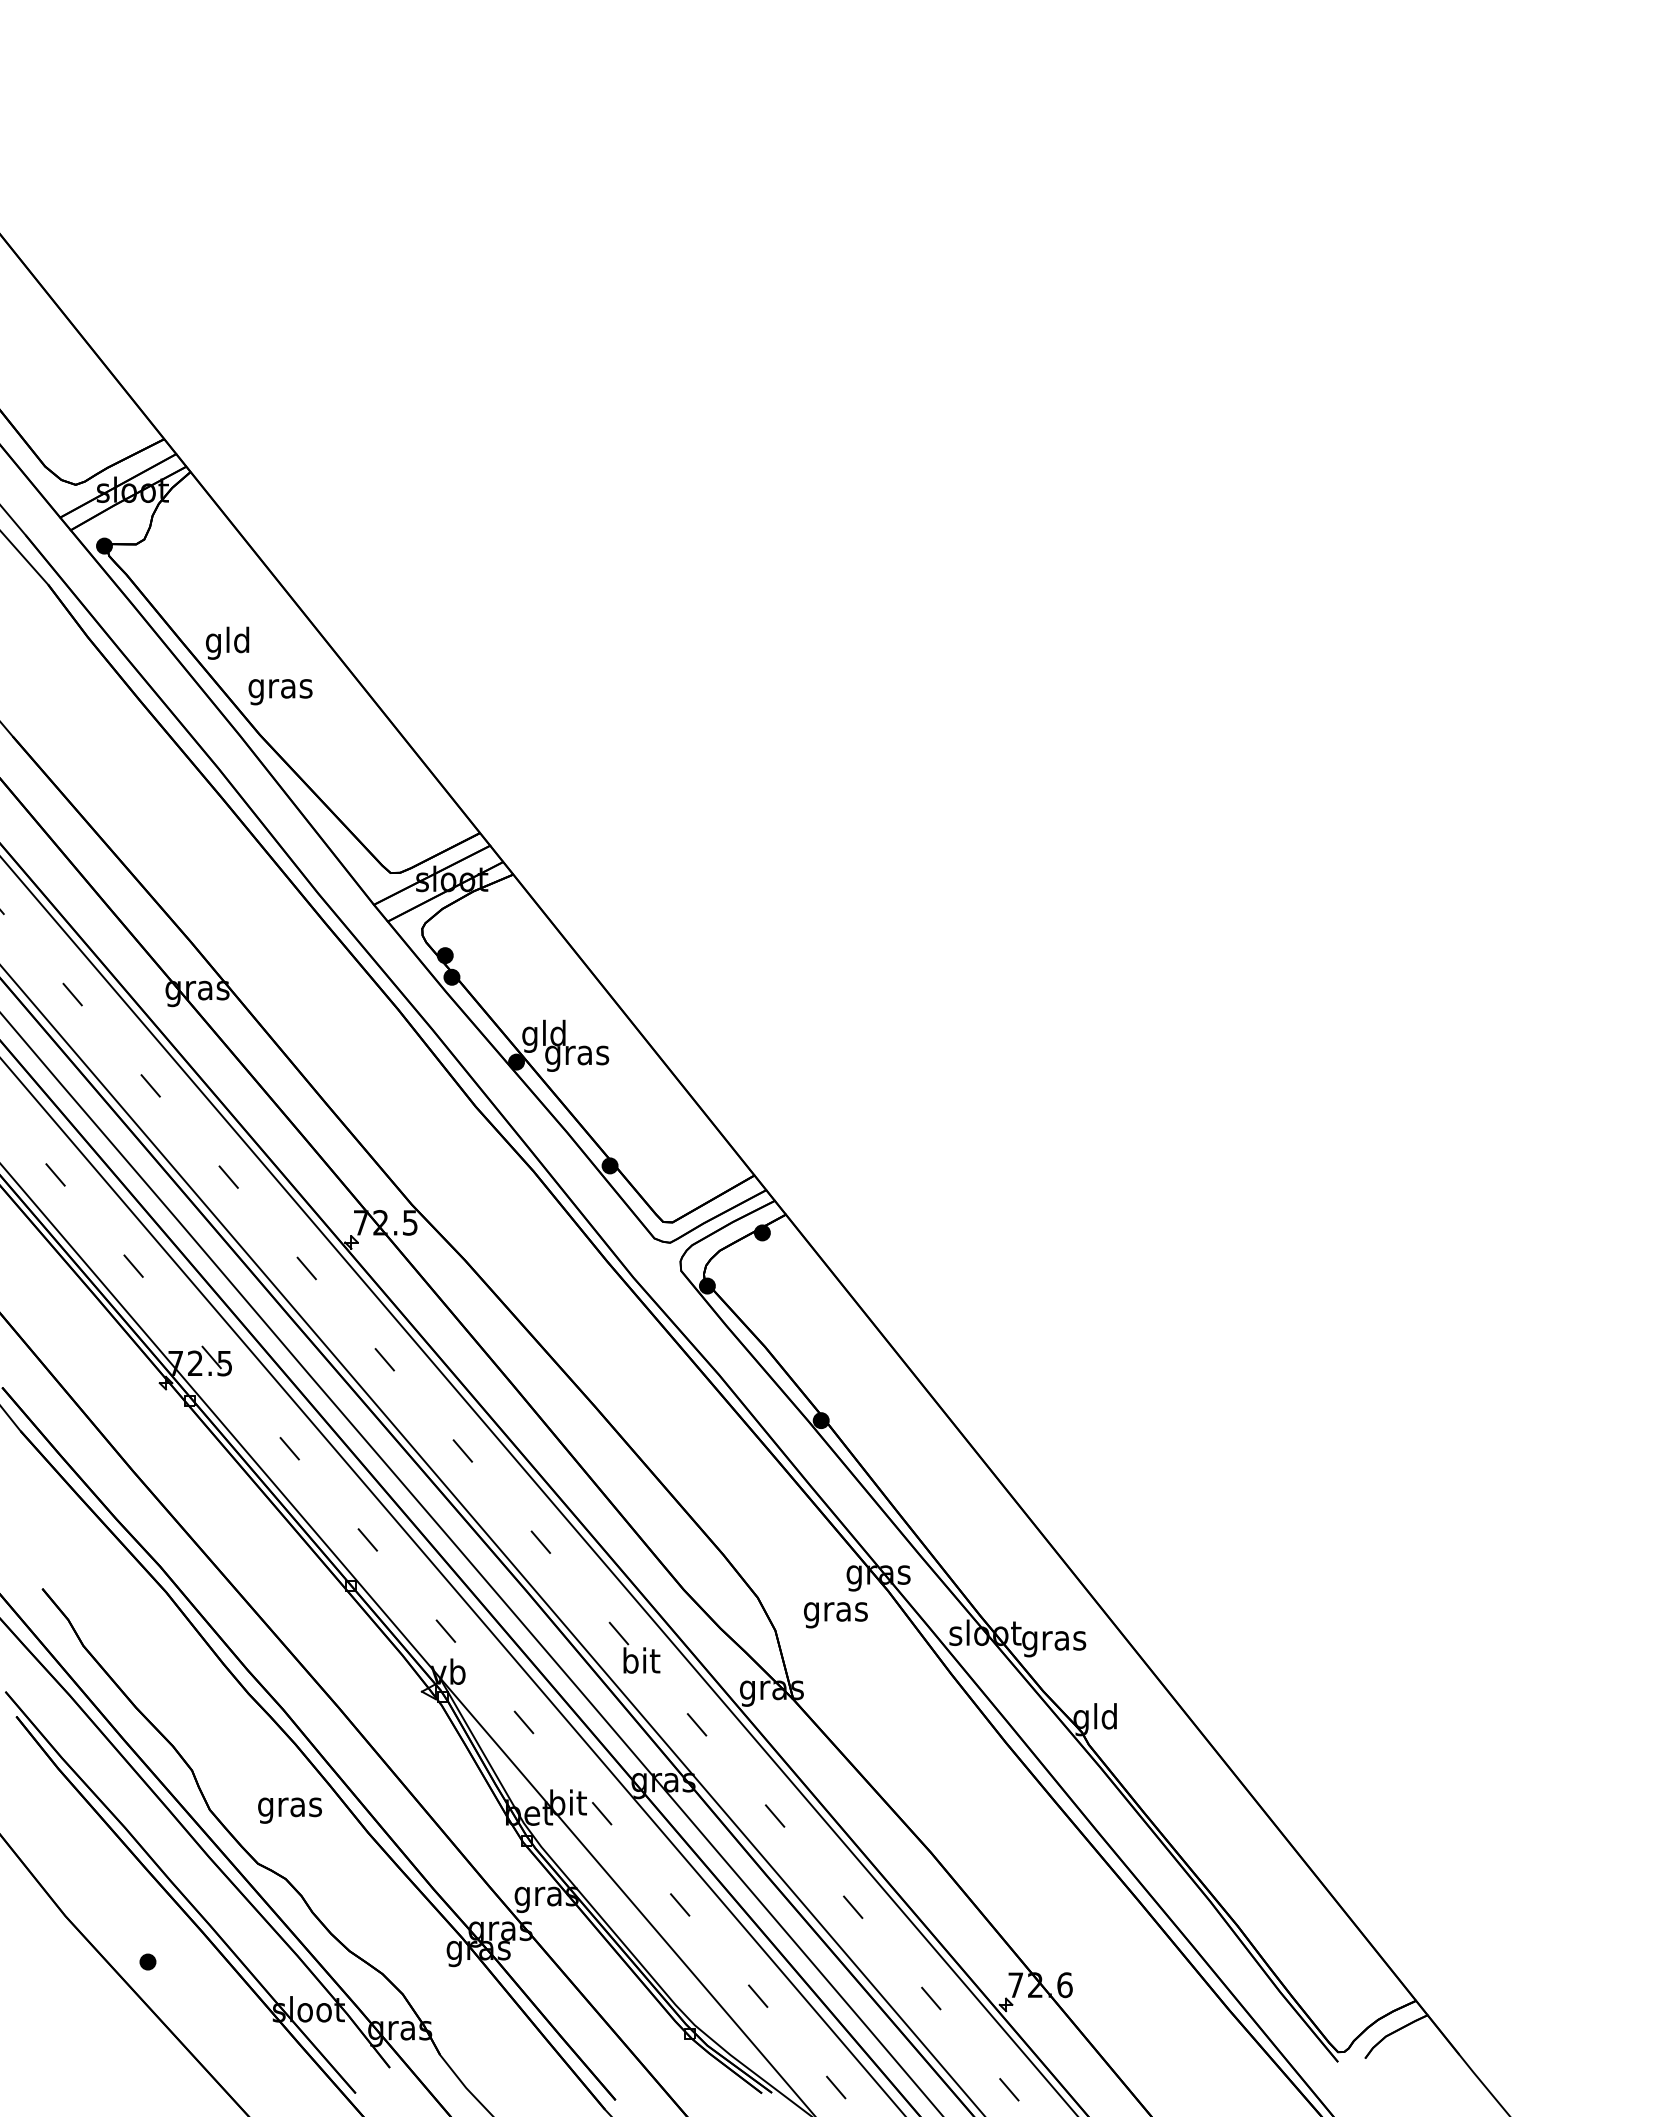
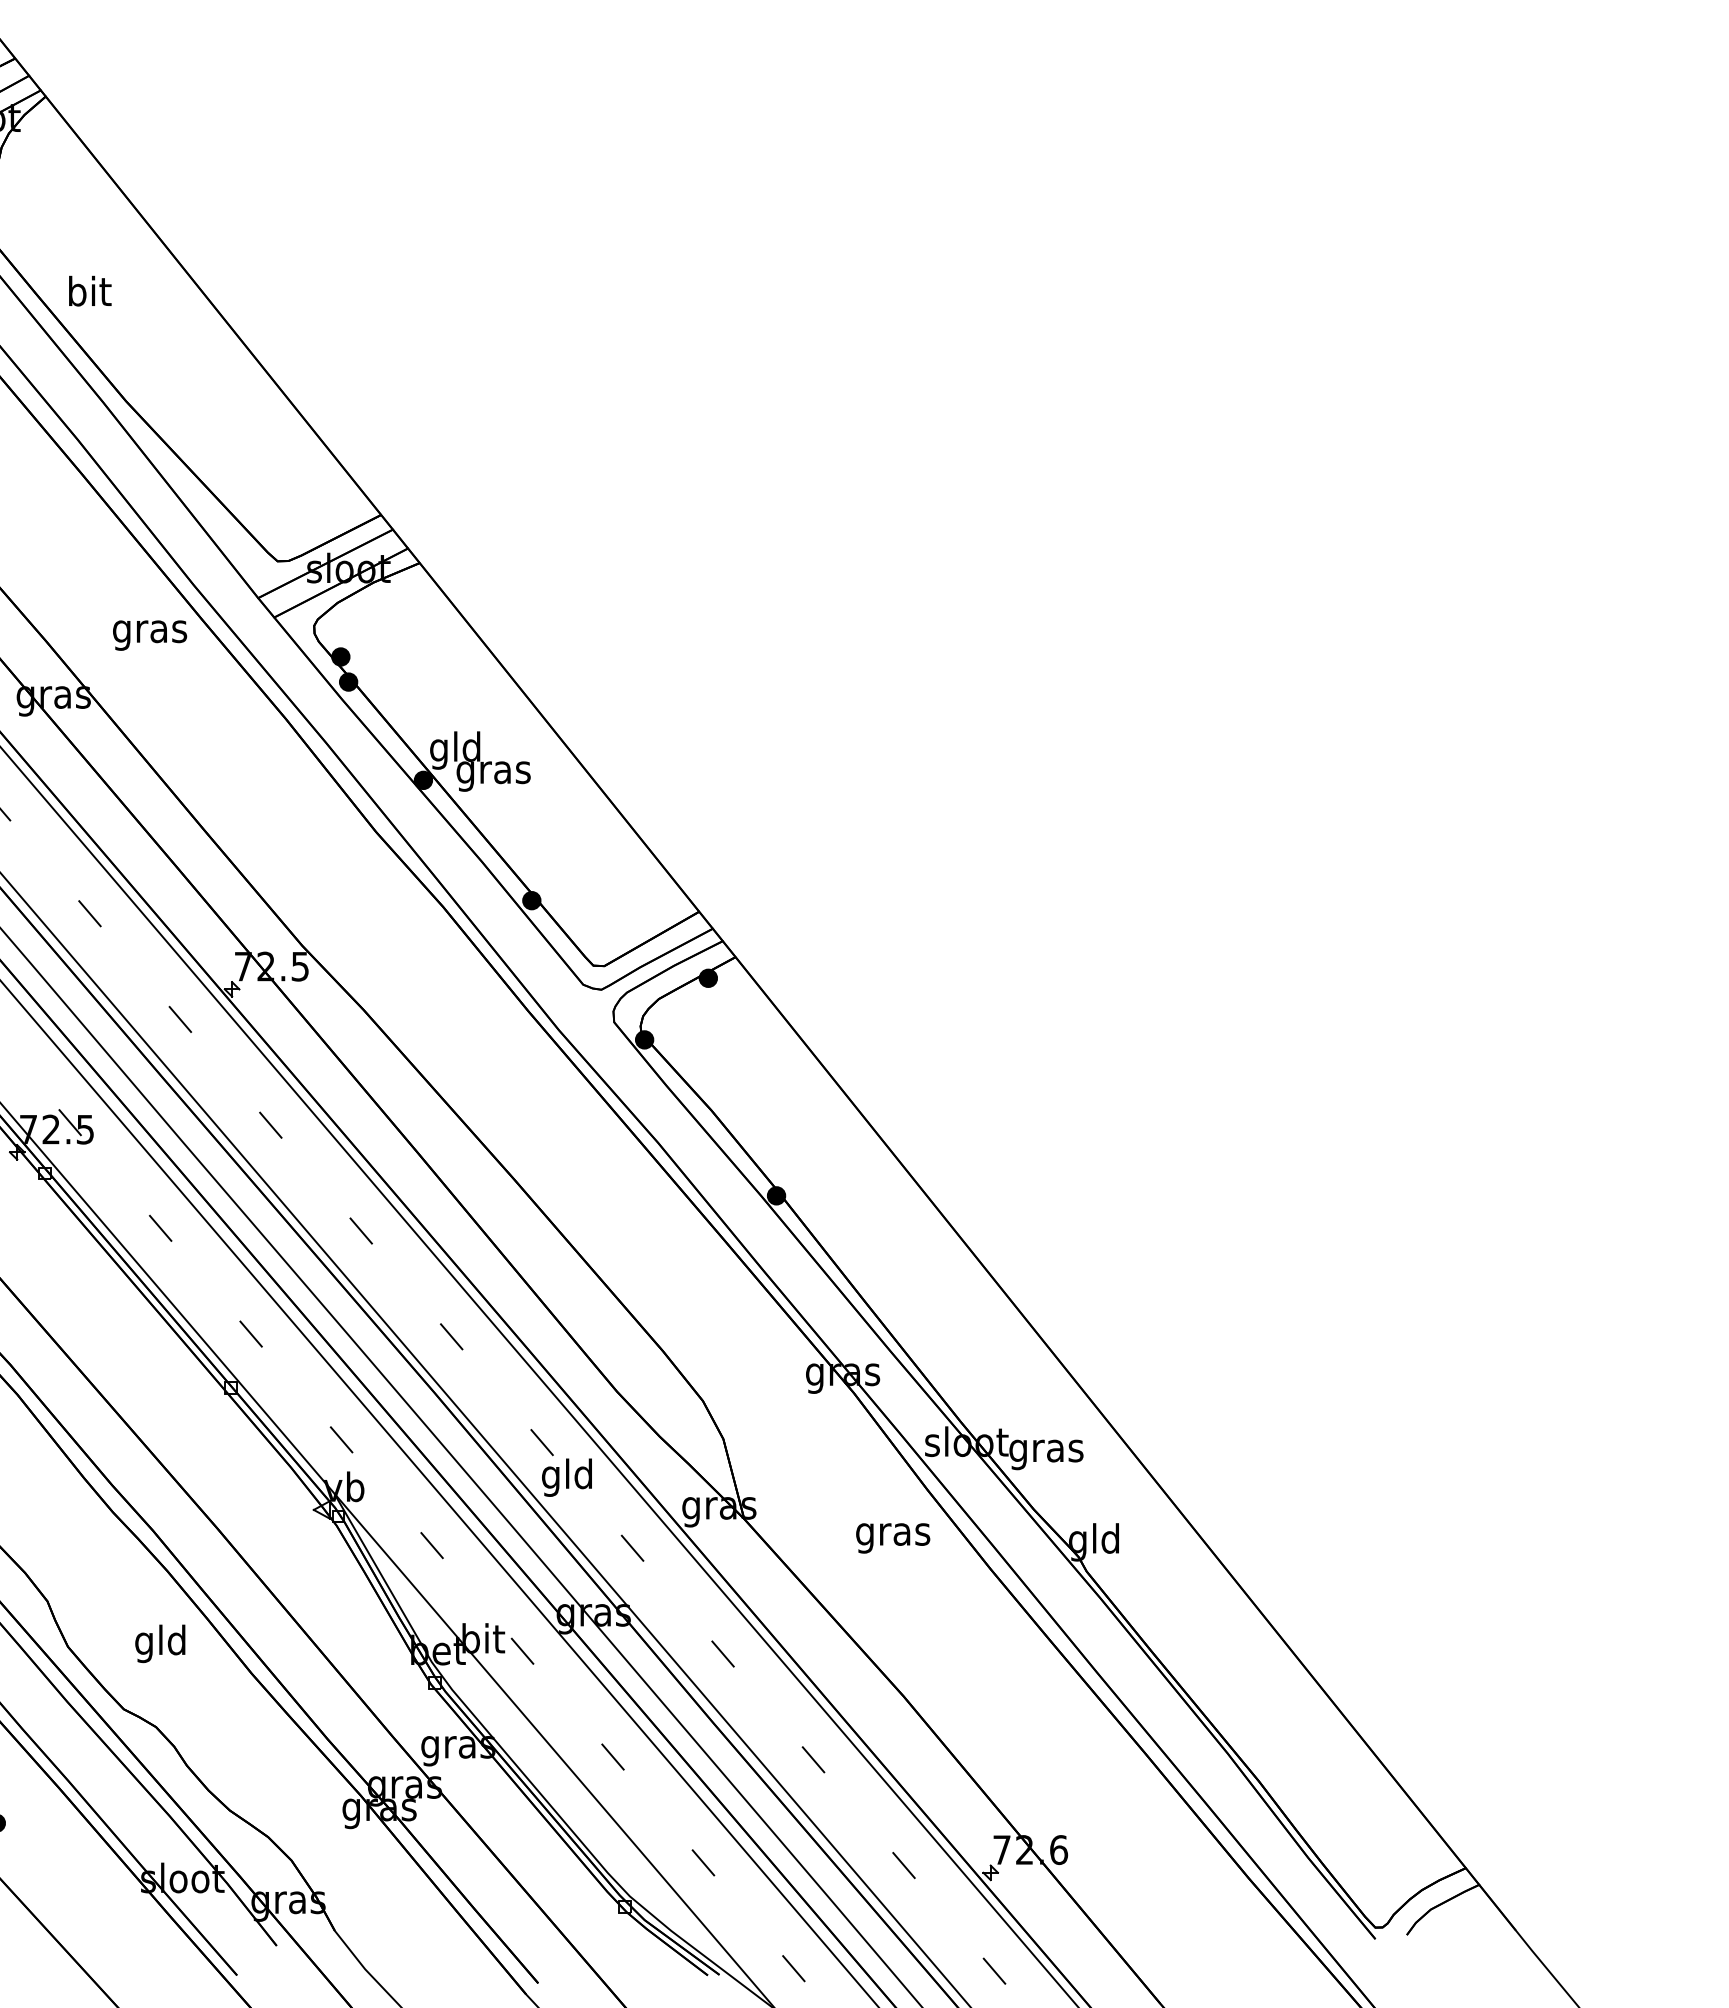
text: (227, 642) -> (88, 294), gld -> bit
text: (280, 692) -> (149, 635), moved
text: (835, 1615) -> (892, 1538), moved
text: (639, 1663) -> (565, 1477), bit -> gld
text: (290, 1806) -> (161, 1642), gras -> gld

